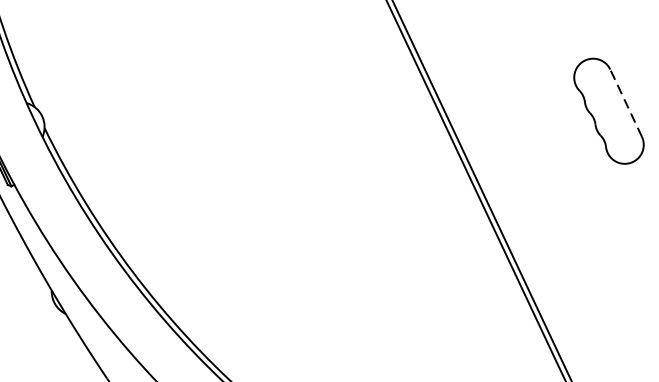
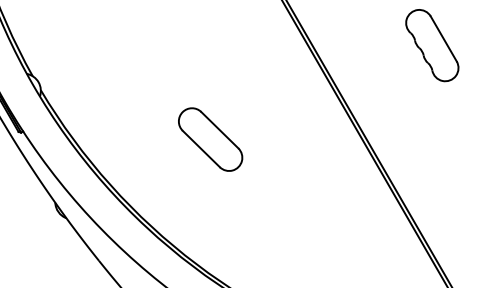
line: (625, 102) -> (443, 38), dashed -> solid
part: (280, 218) -> (210, 139), added

